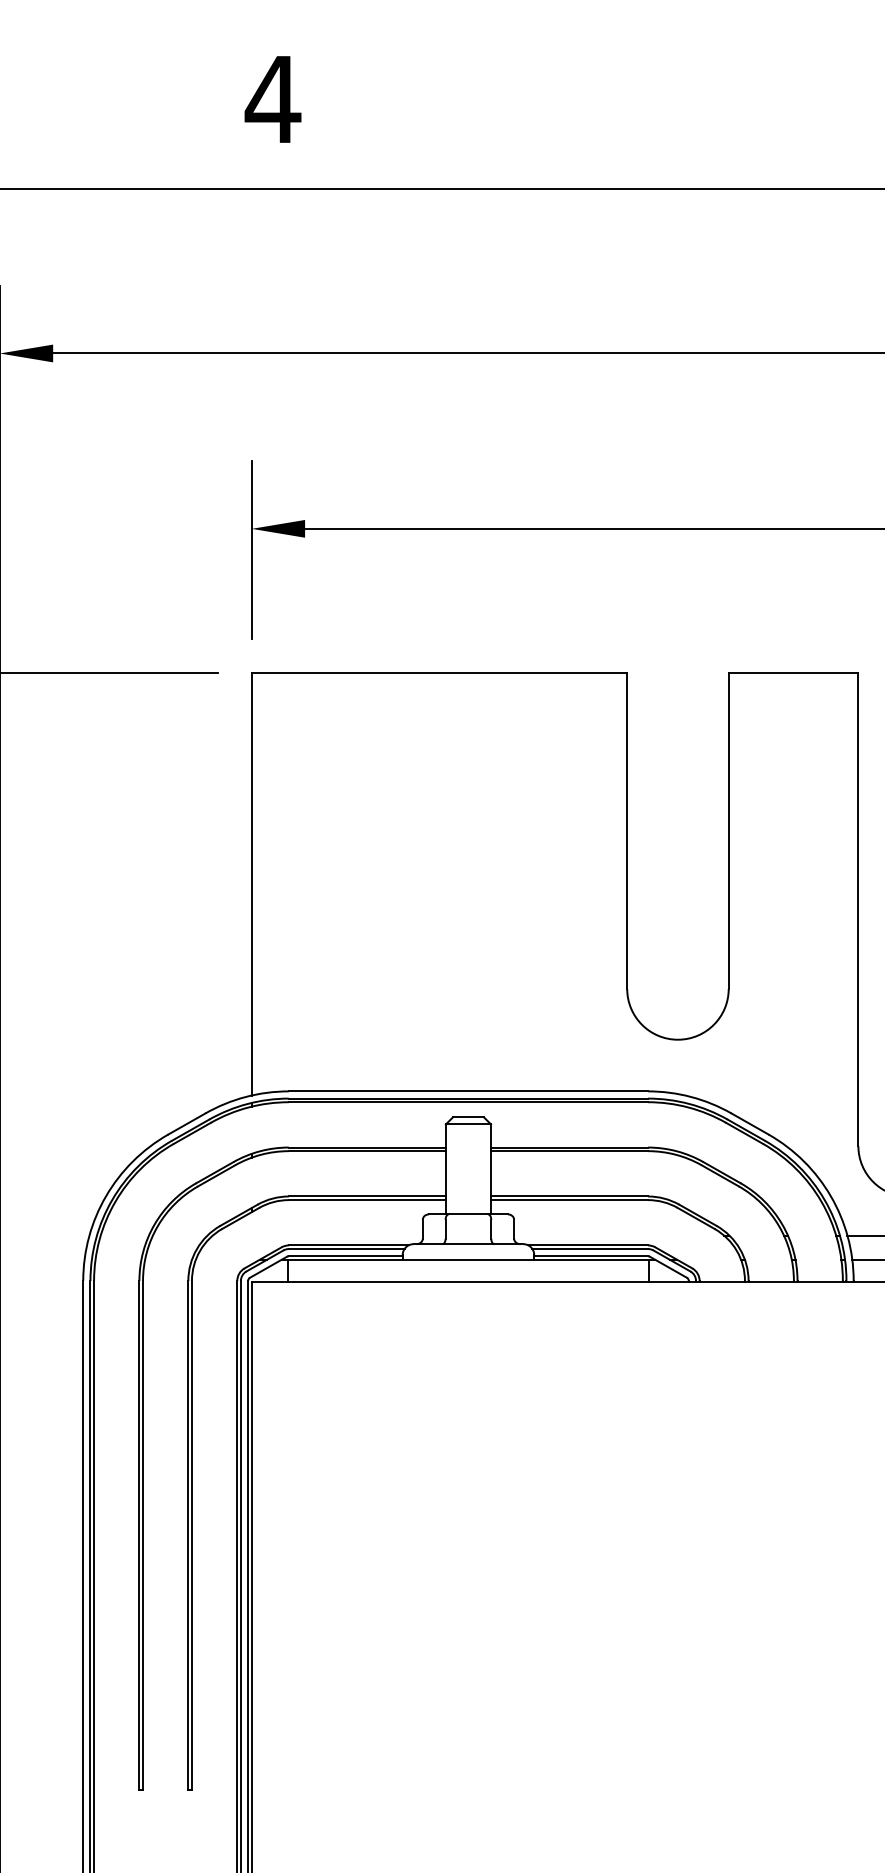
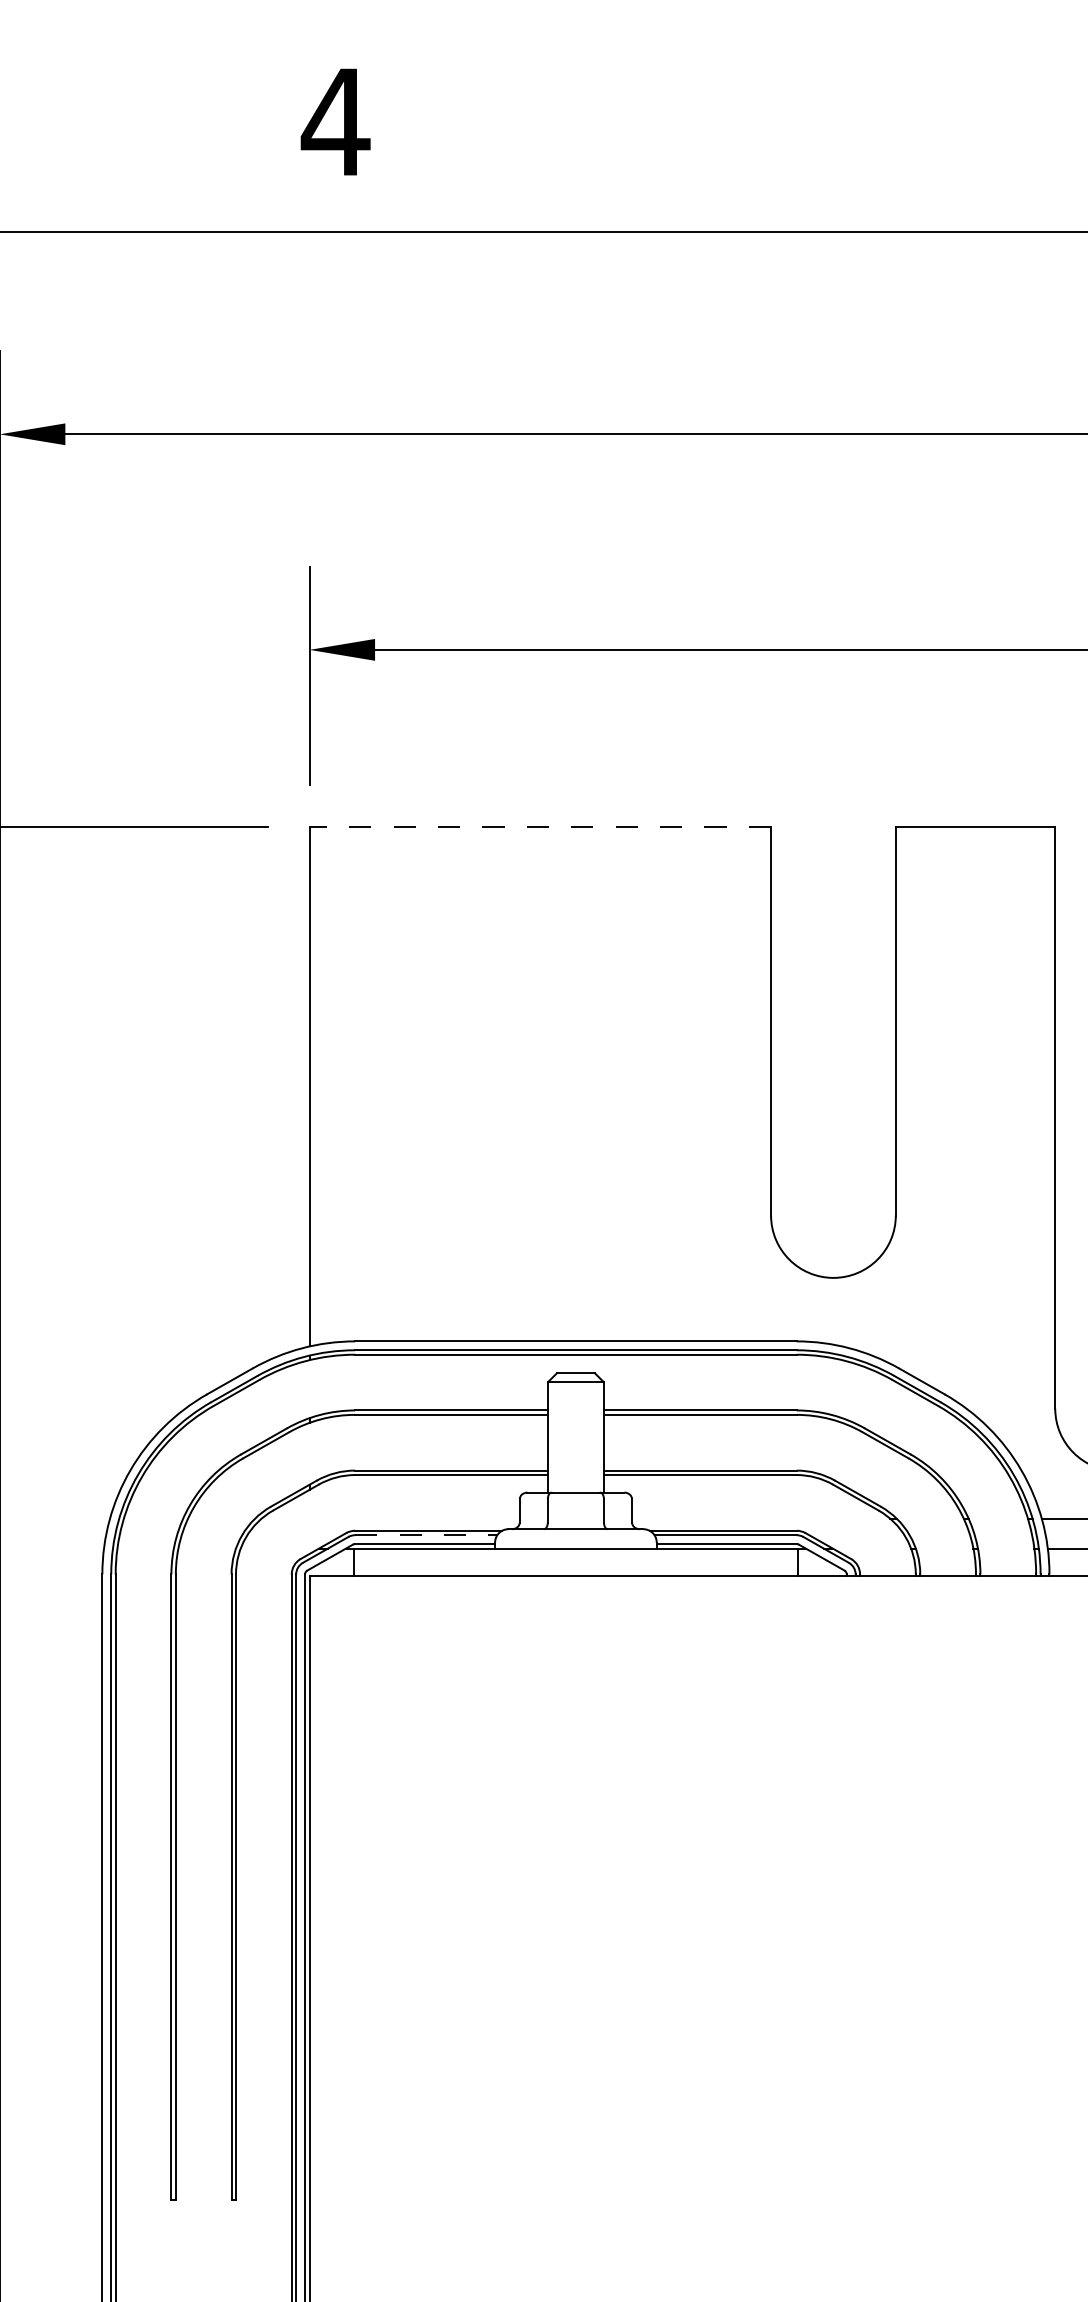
line: (439, 672) -> (540, 826), solid -> dashed
line: (346, 1249) -> (425, 1535), solid -> dashed

